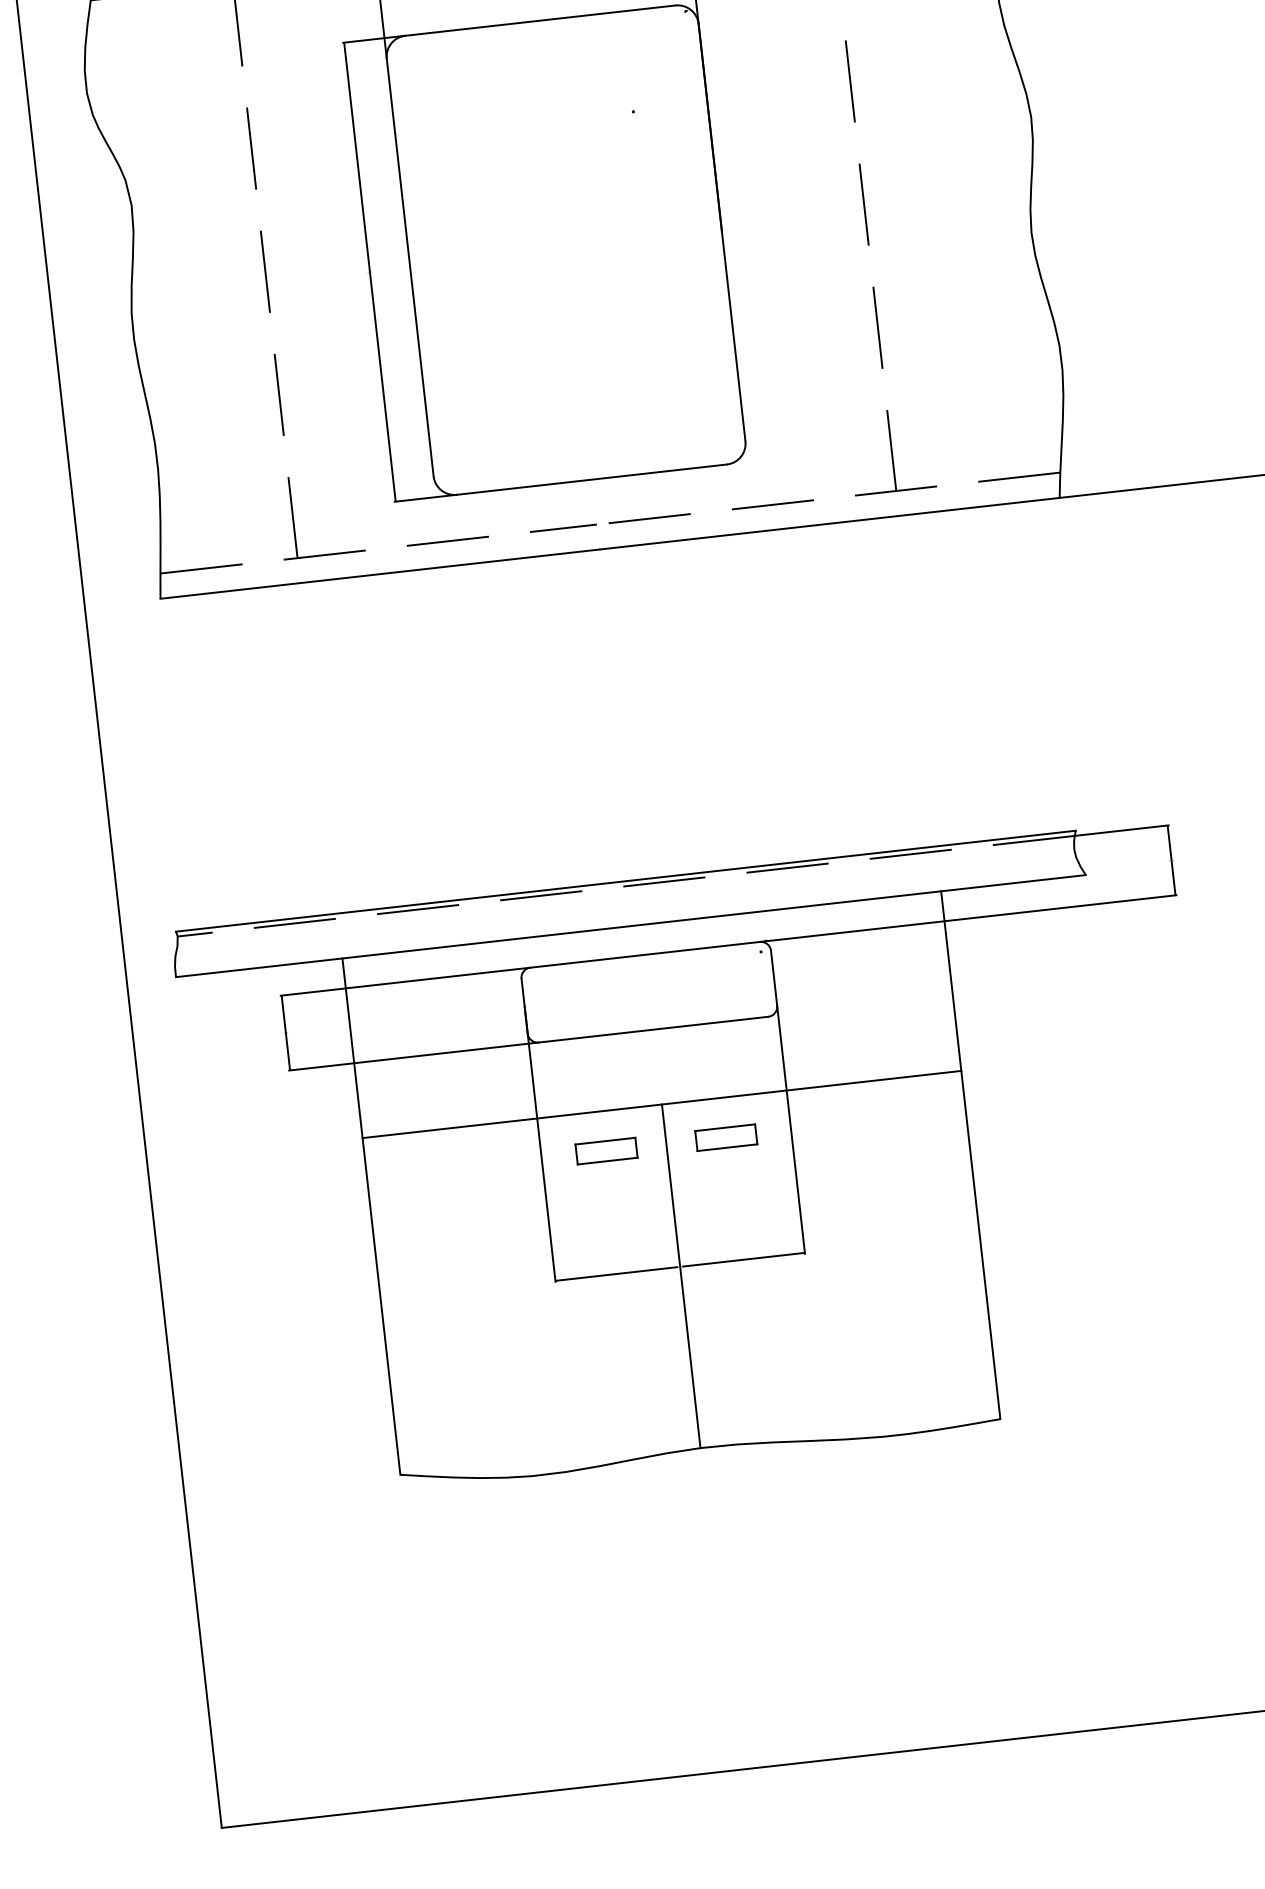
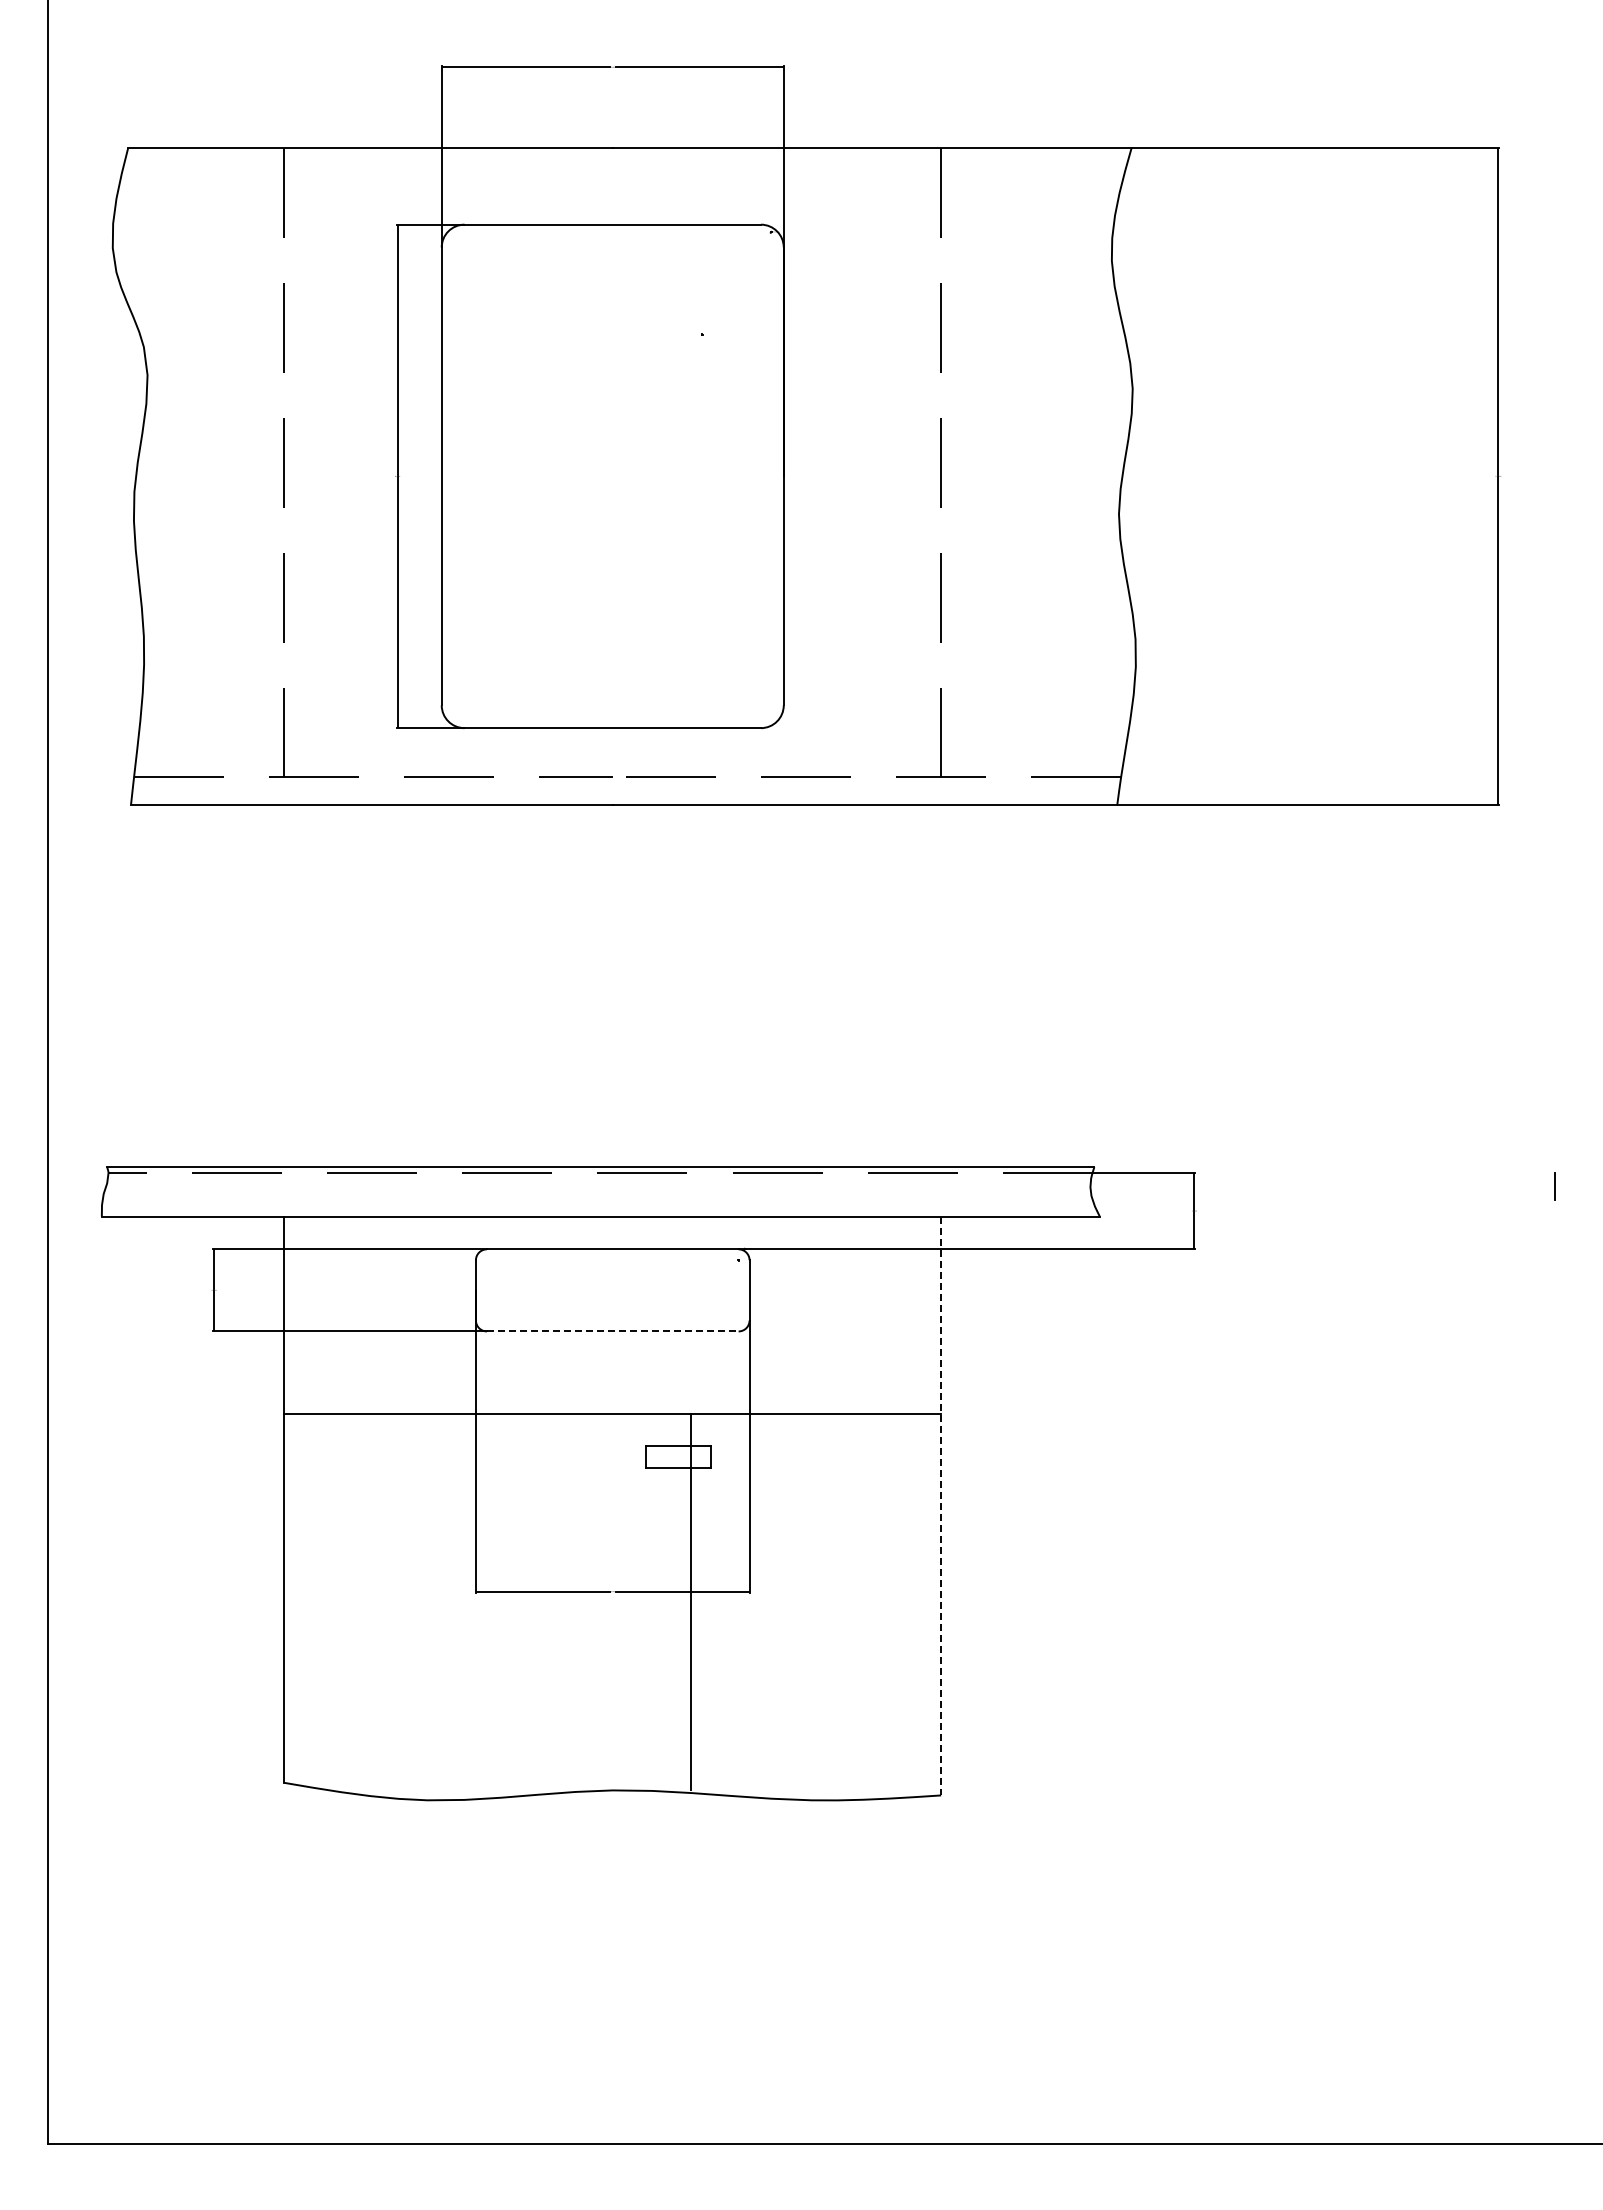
line: (653, 1029) -> (612, 1331), solid -> dashed
part: (605, 1150) -> (546, 1456), removed
line: (971, 1155) -> (941, 1506), solid -> dashed
line: (680, 1275) -> (690, 1601), moved

